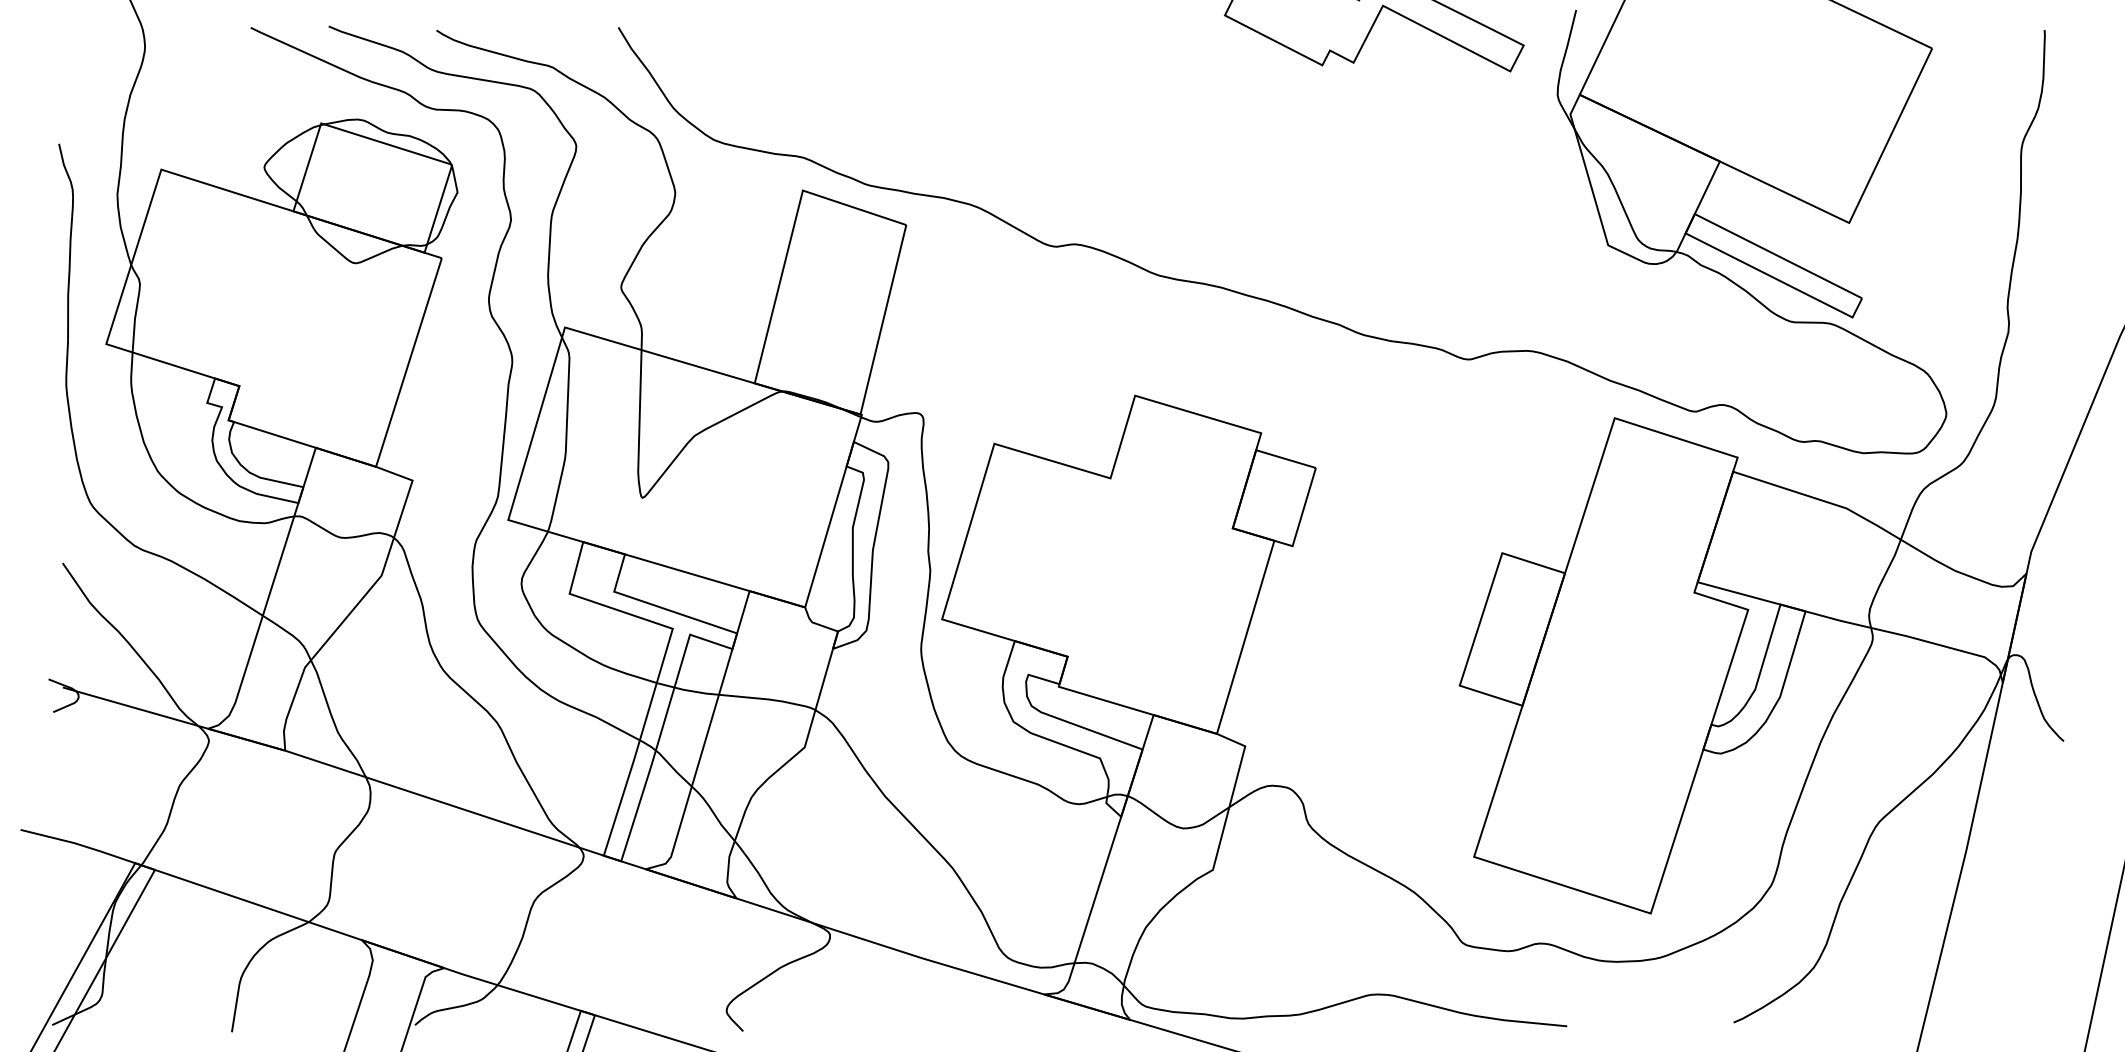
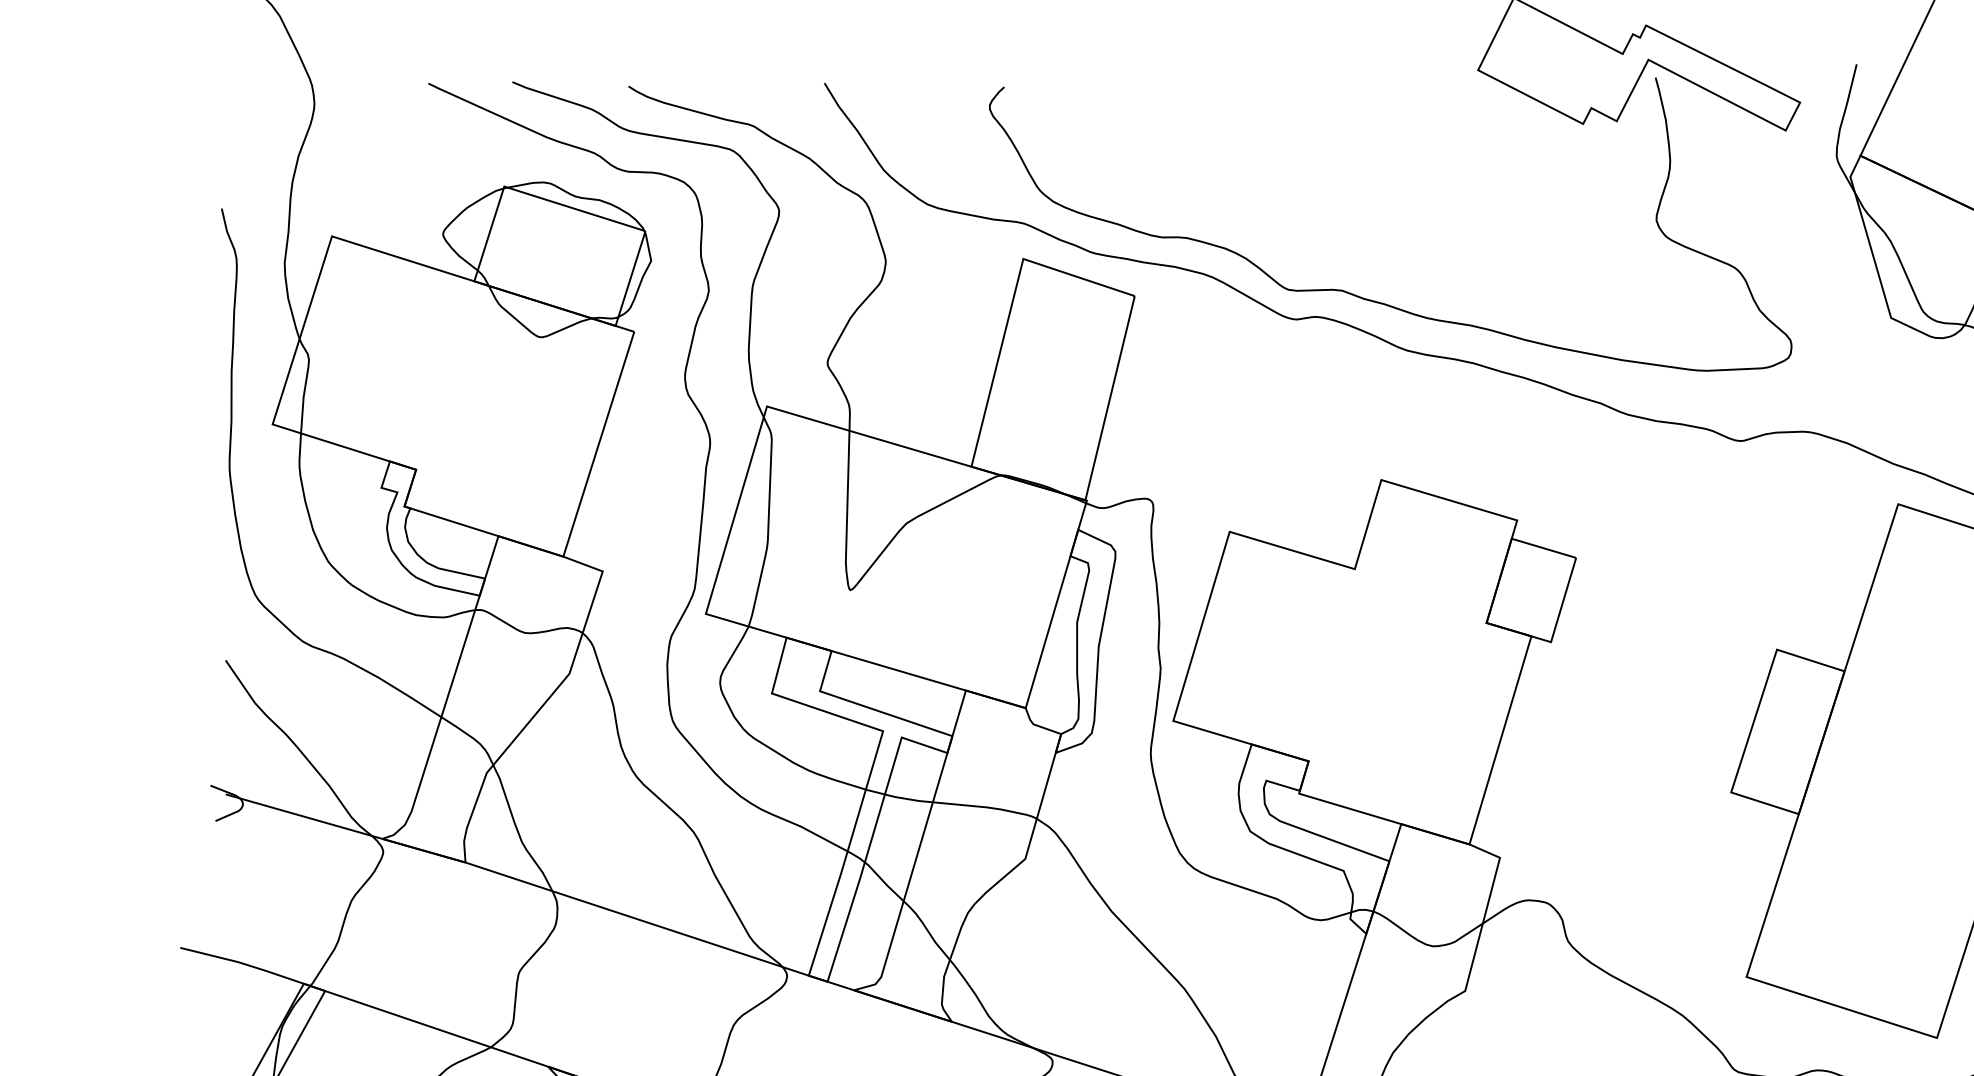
curve: (1127, 228) -> (1373, 299), added

